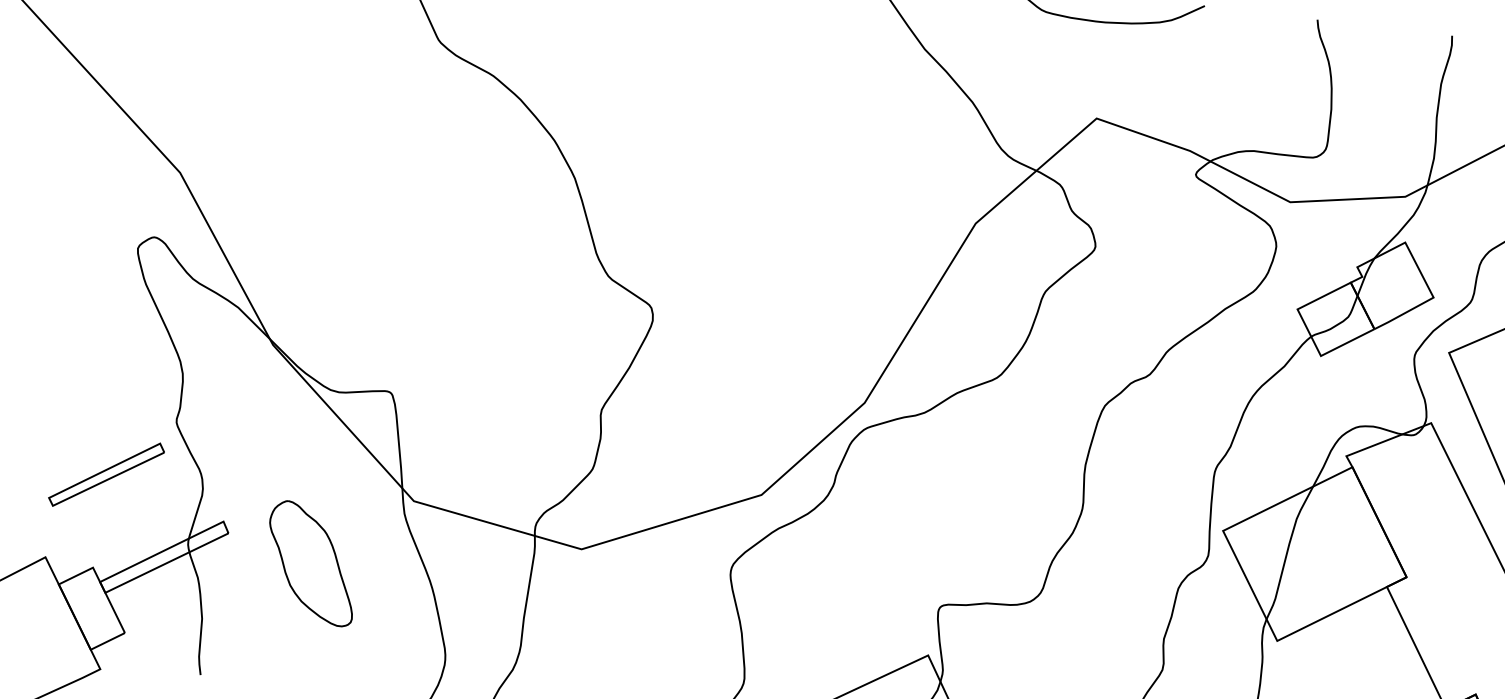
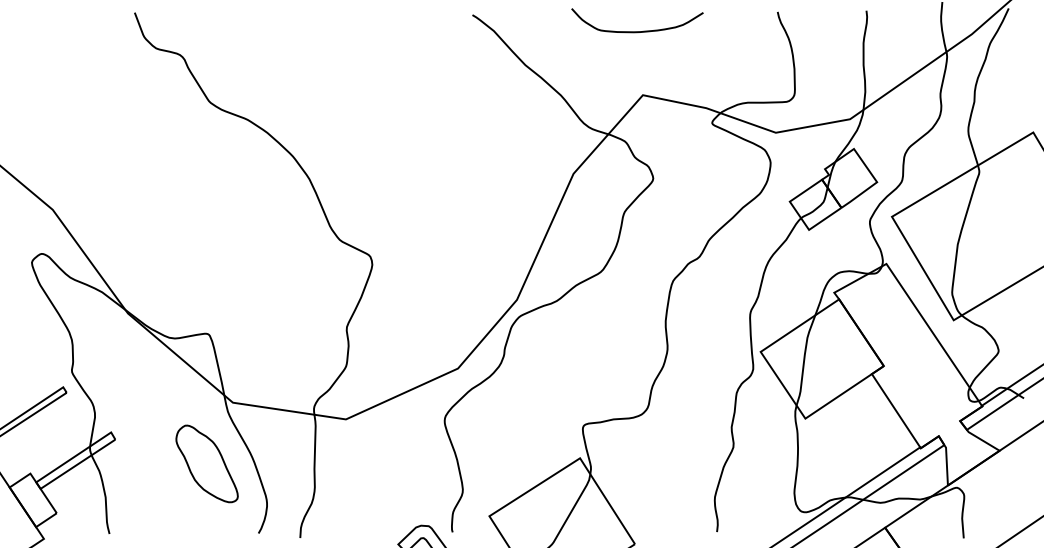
part: (311, 562) -> (206, 463), moved

